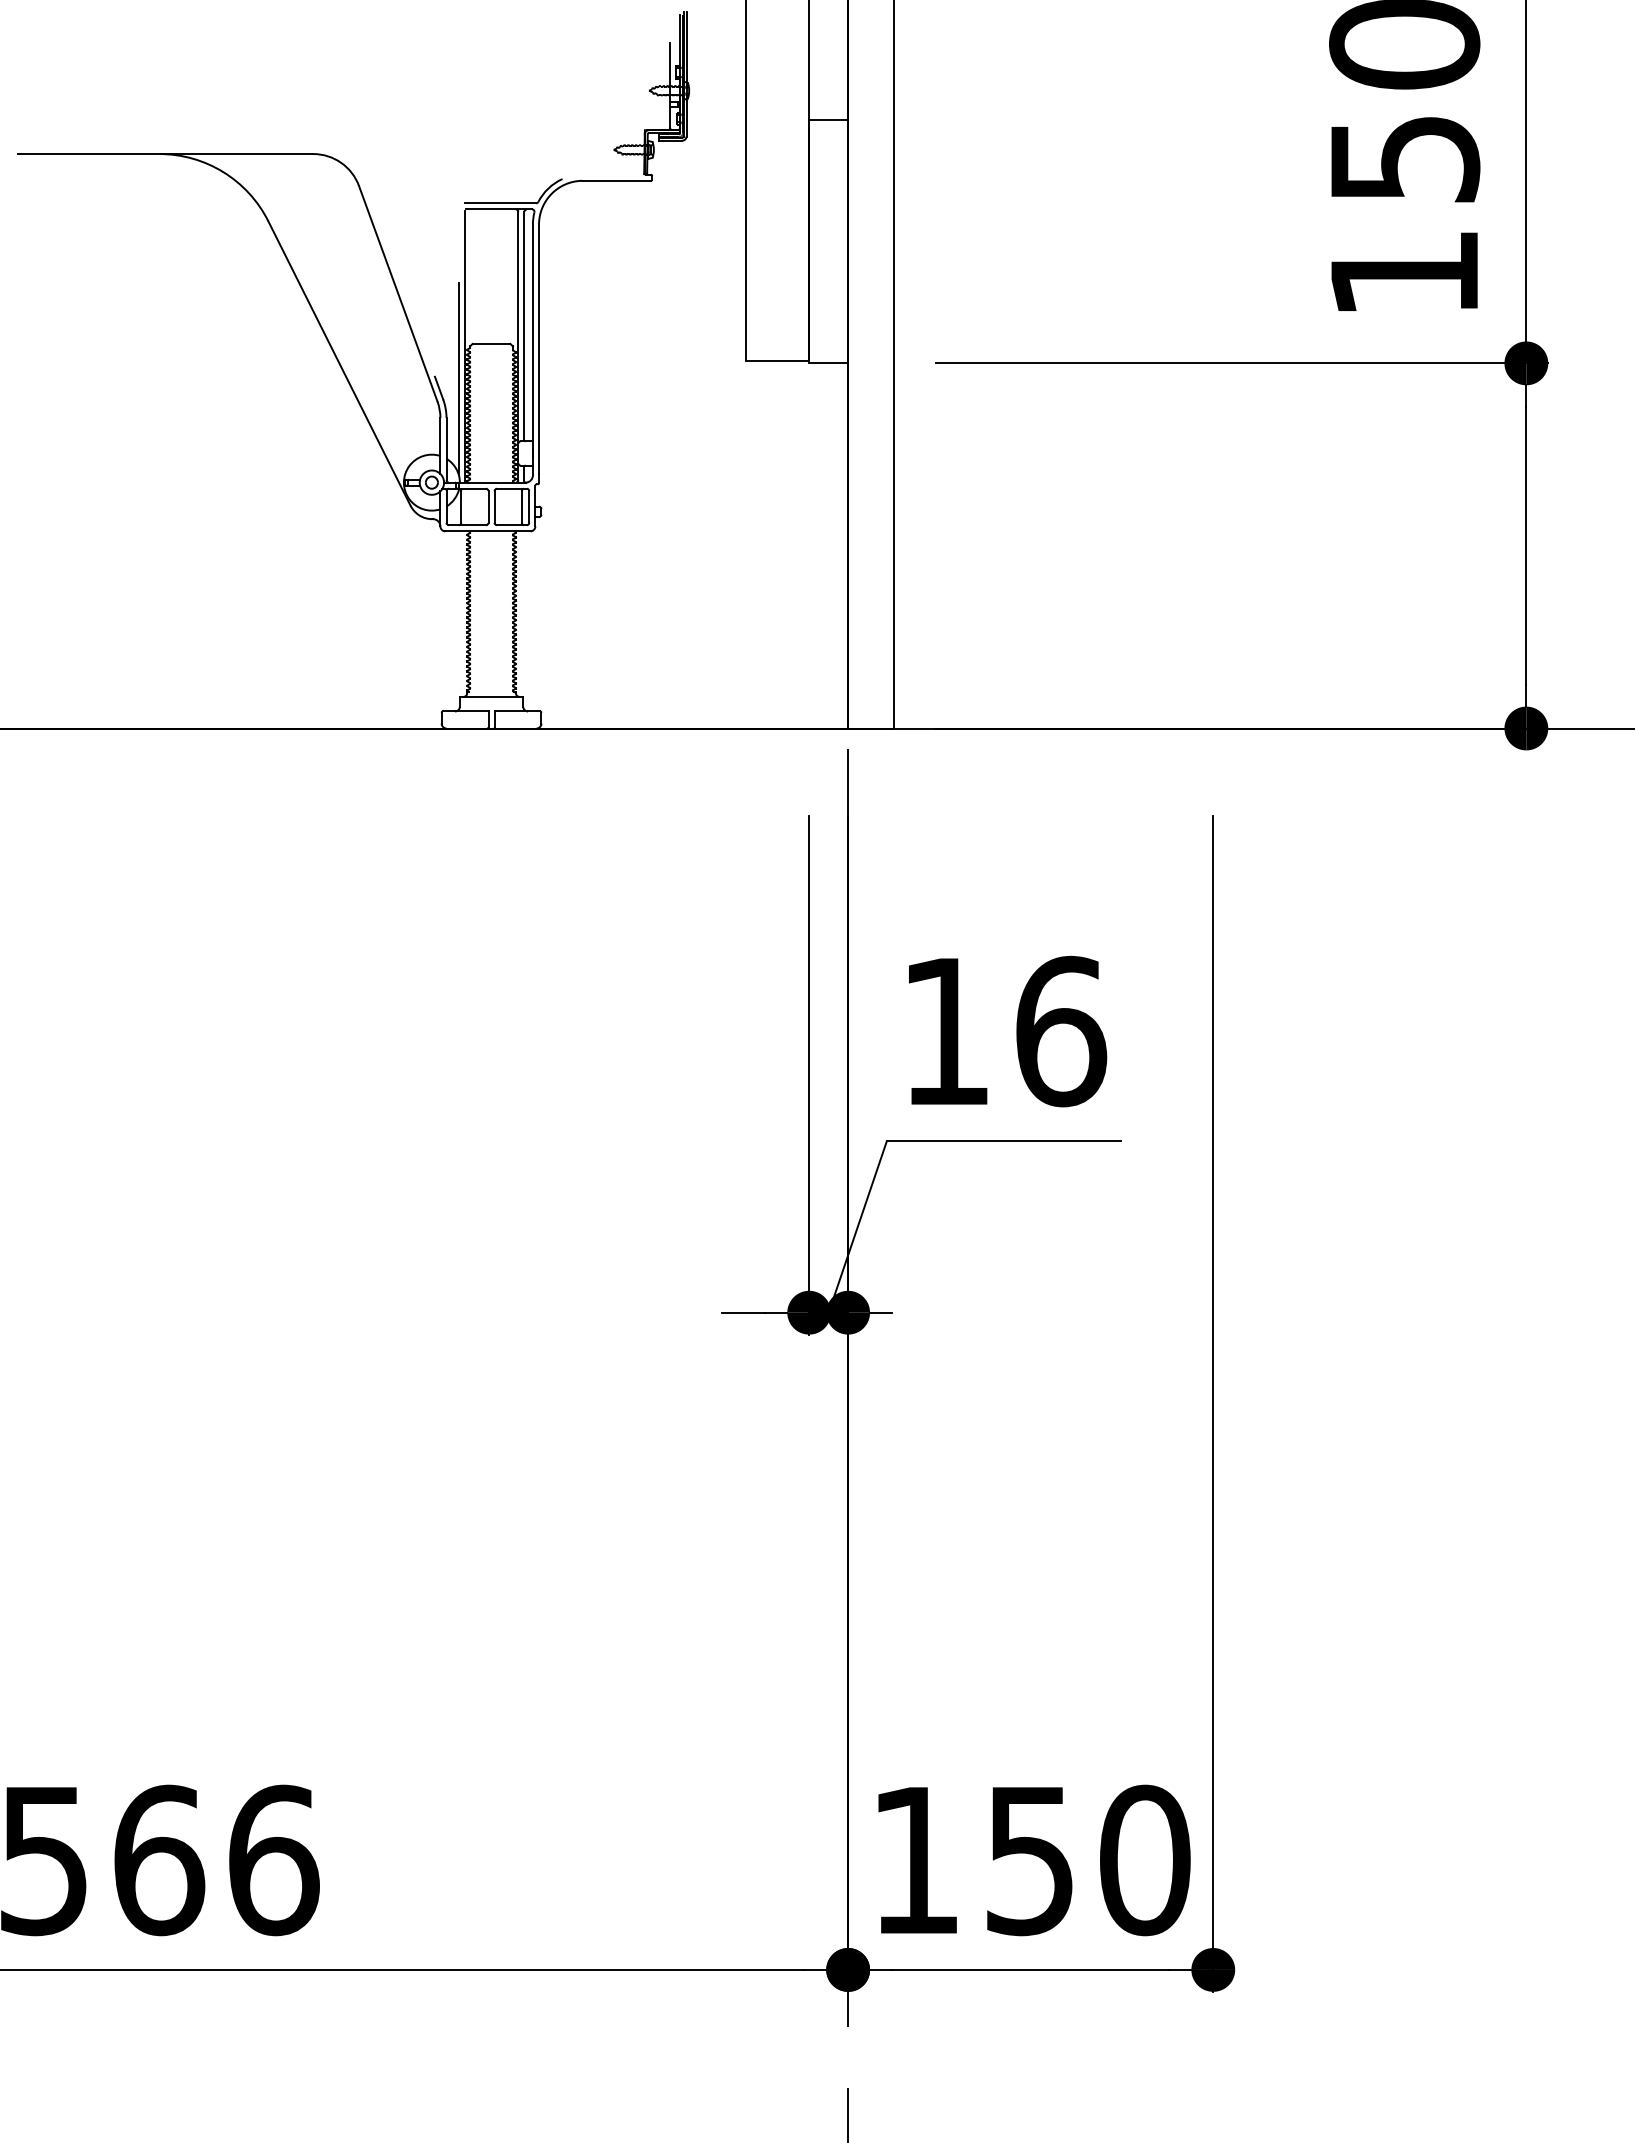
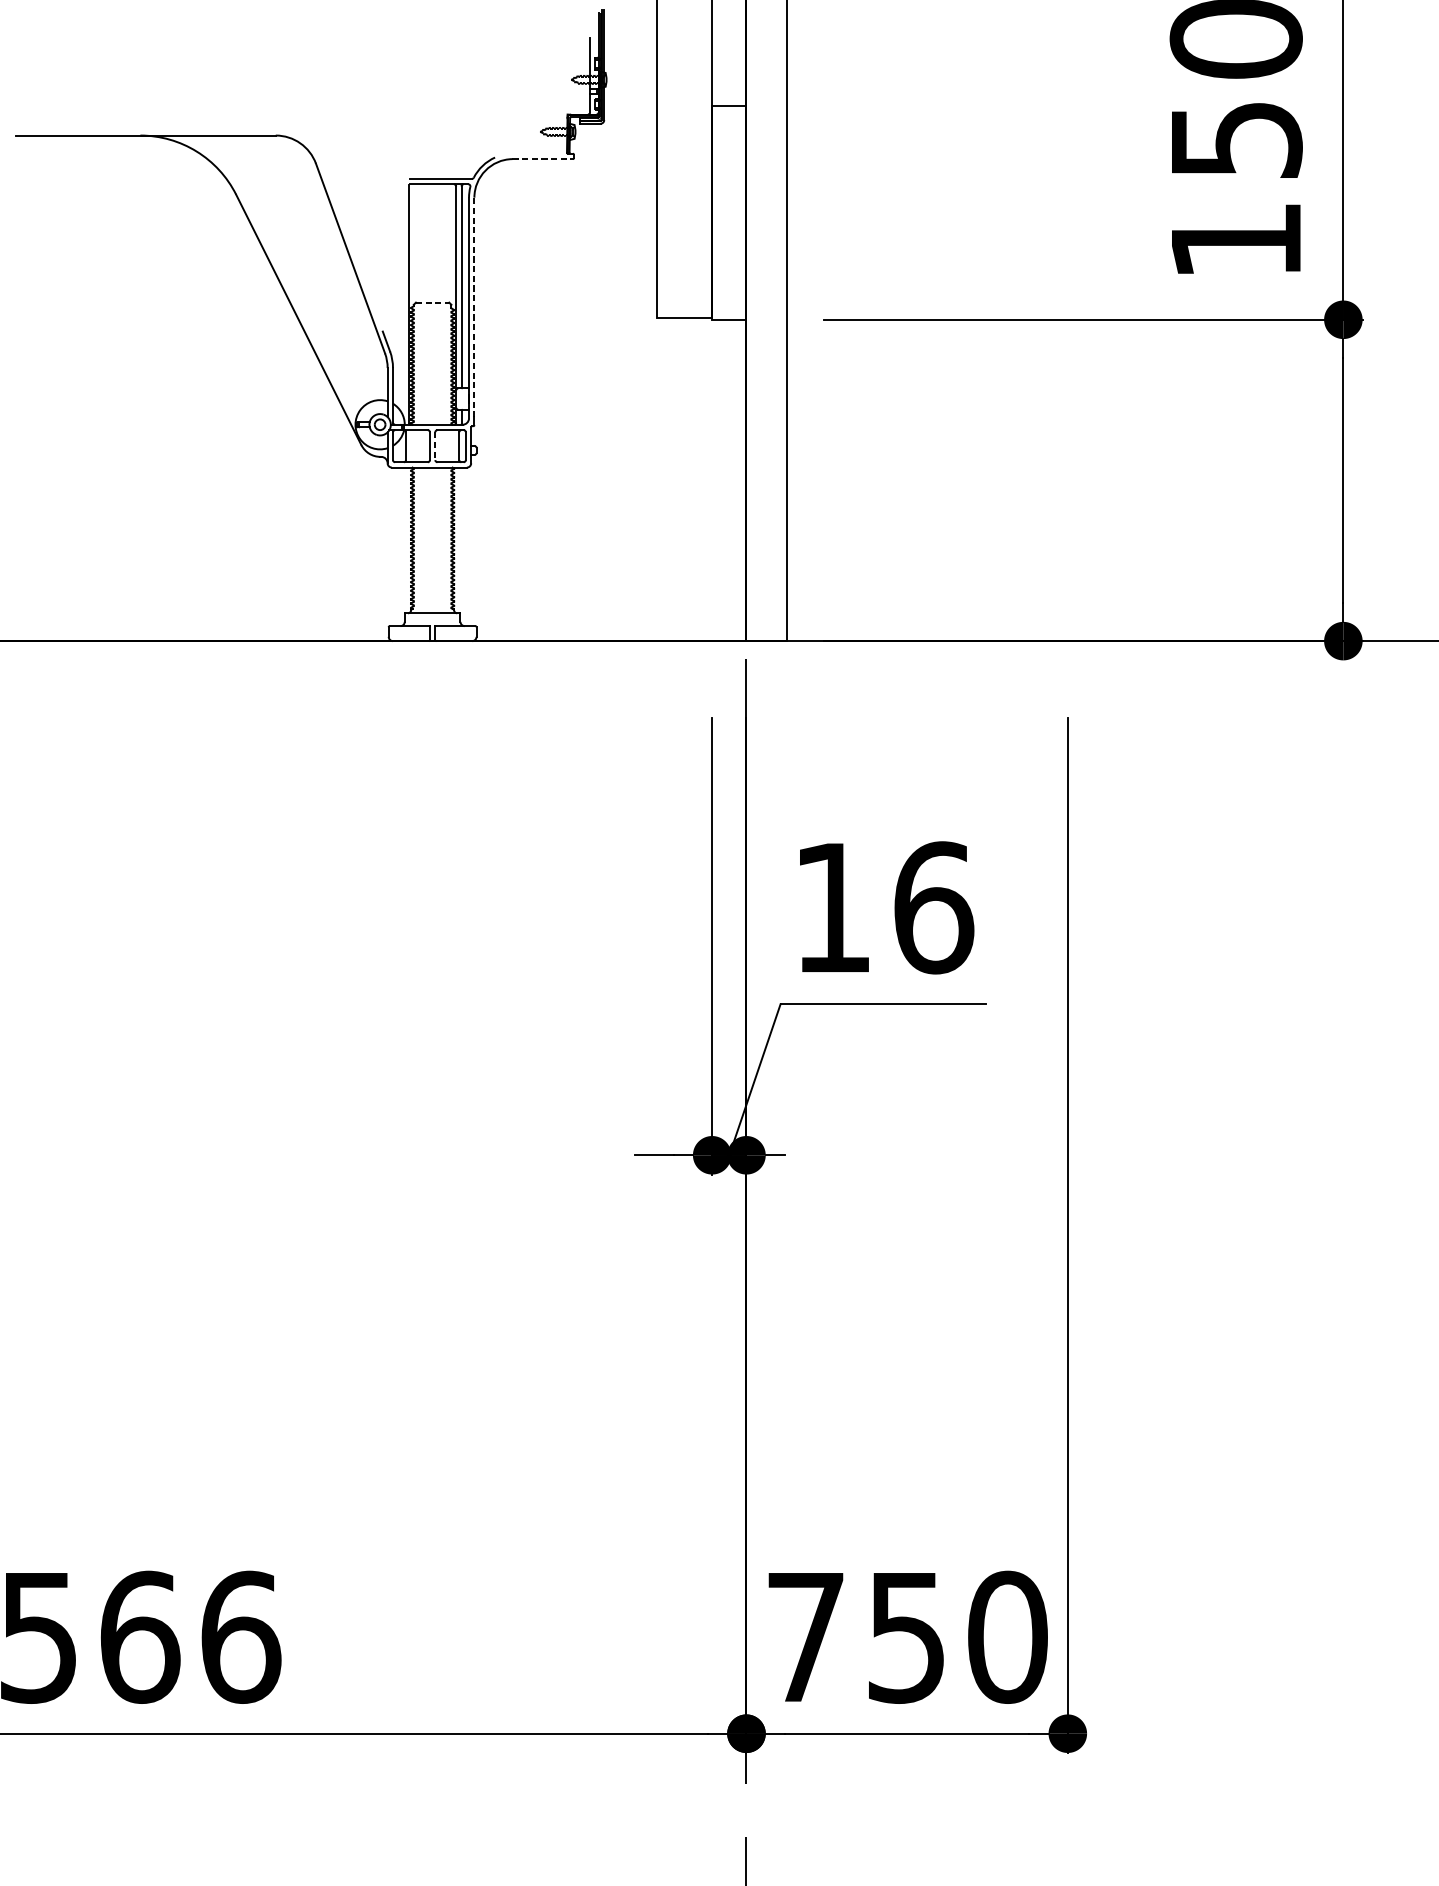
line: (617, 180) -> (543, 158), solid -> dashed
line: (491, 343) -> (432, 302), solid -> dashed
line: (539, 349) -> (474, 307), solid -> dashed
line: (458, 378) -> (403, 333), removed
line: (494, 507) -> (435, 446), solid -> dashed
text: (915, 1860) -> (805, 1637), 150 -> 750

